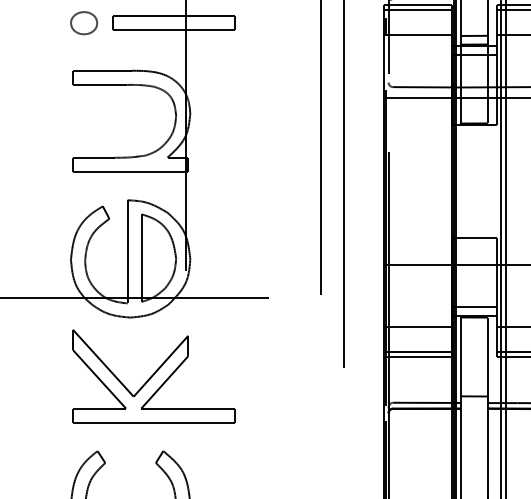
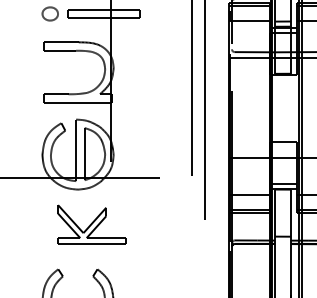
part: (153, 376) -> (91, 224), size x0.7

